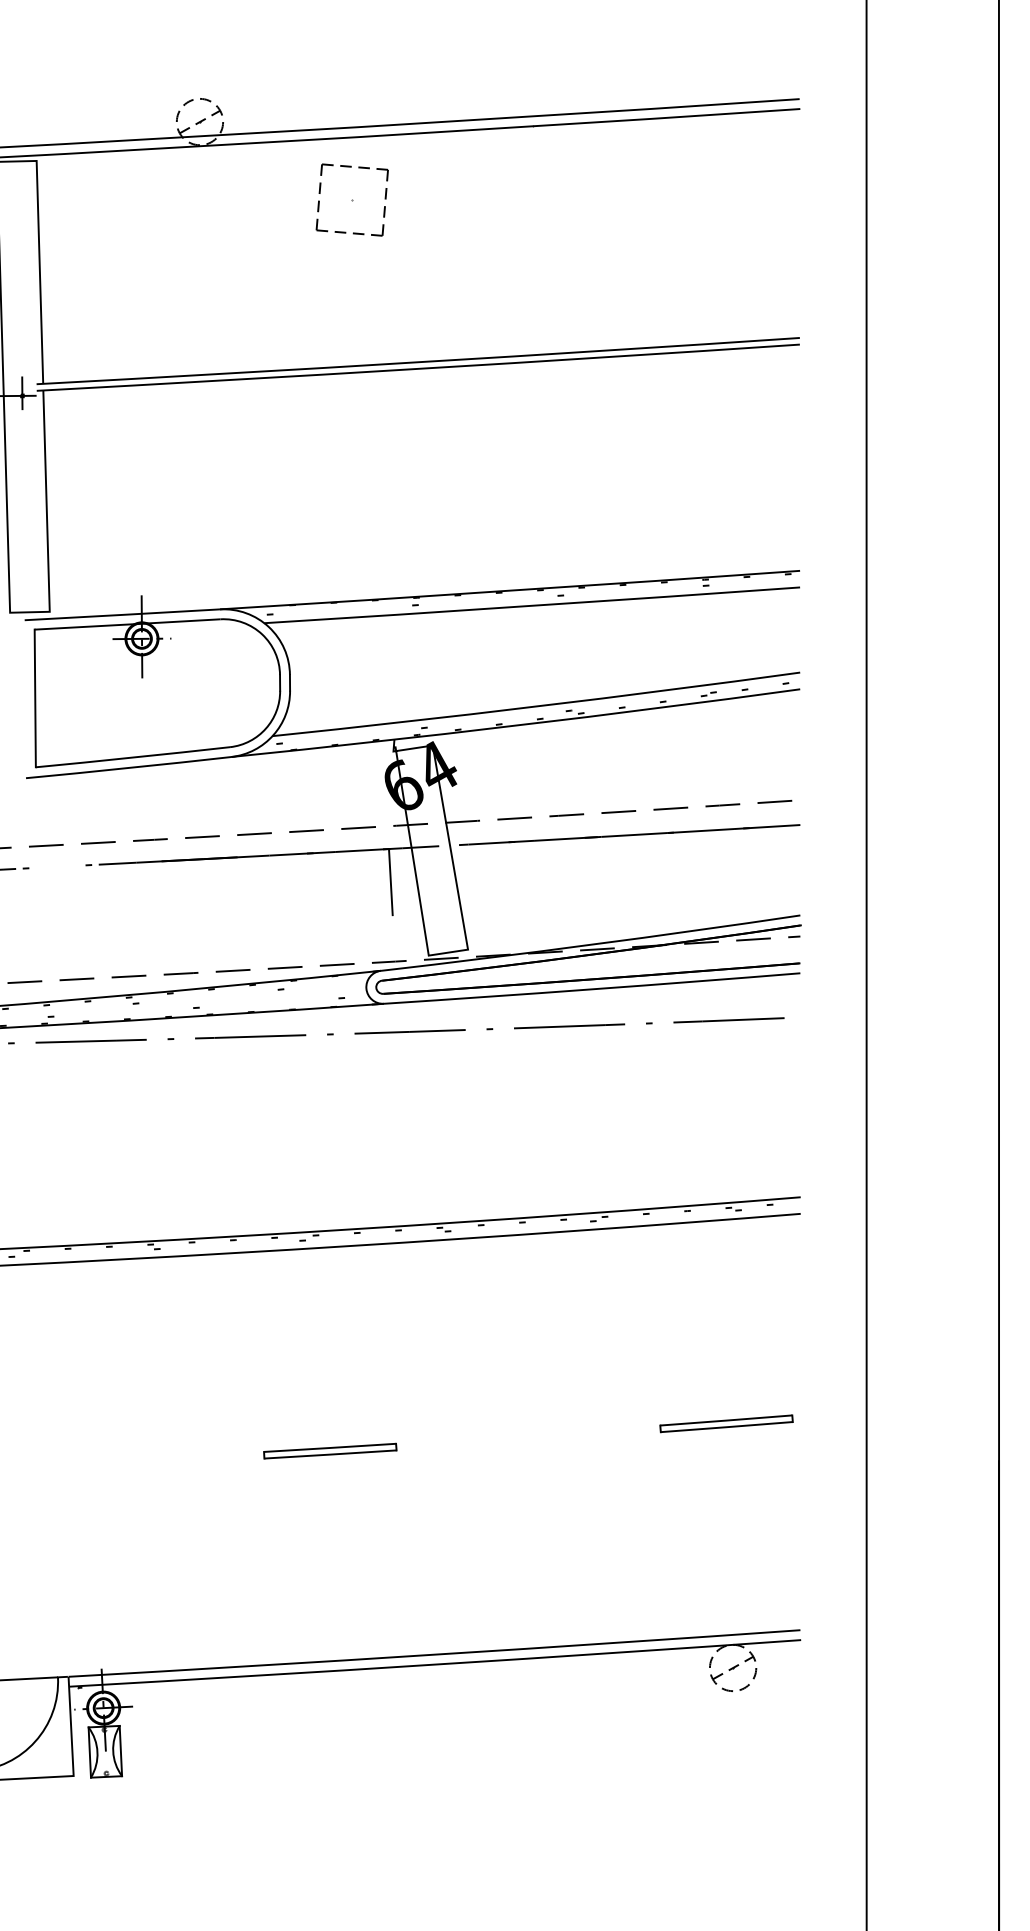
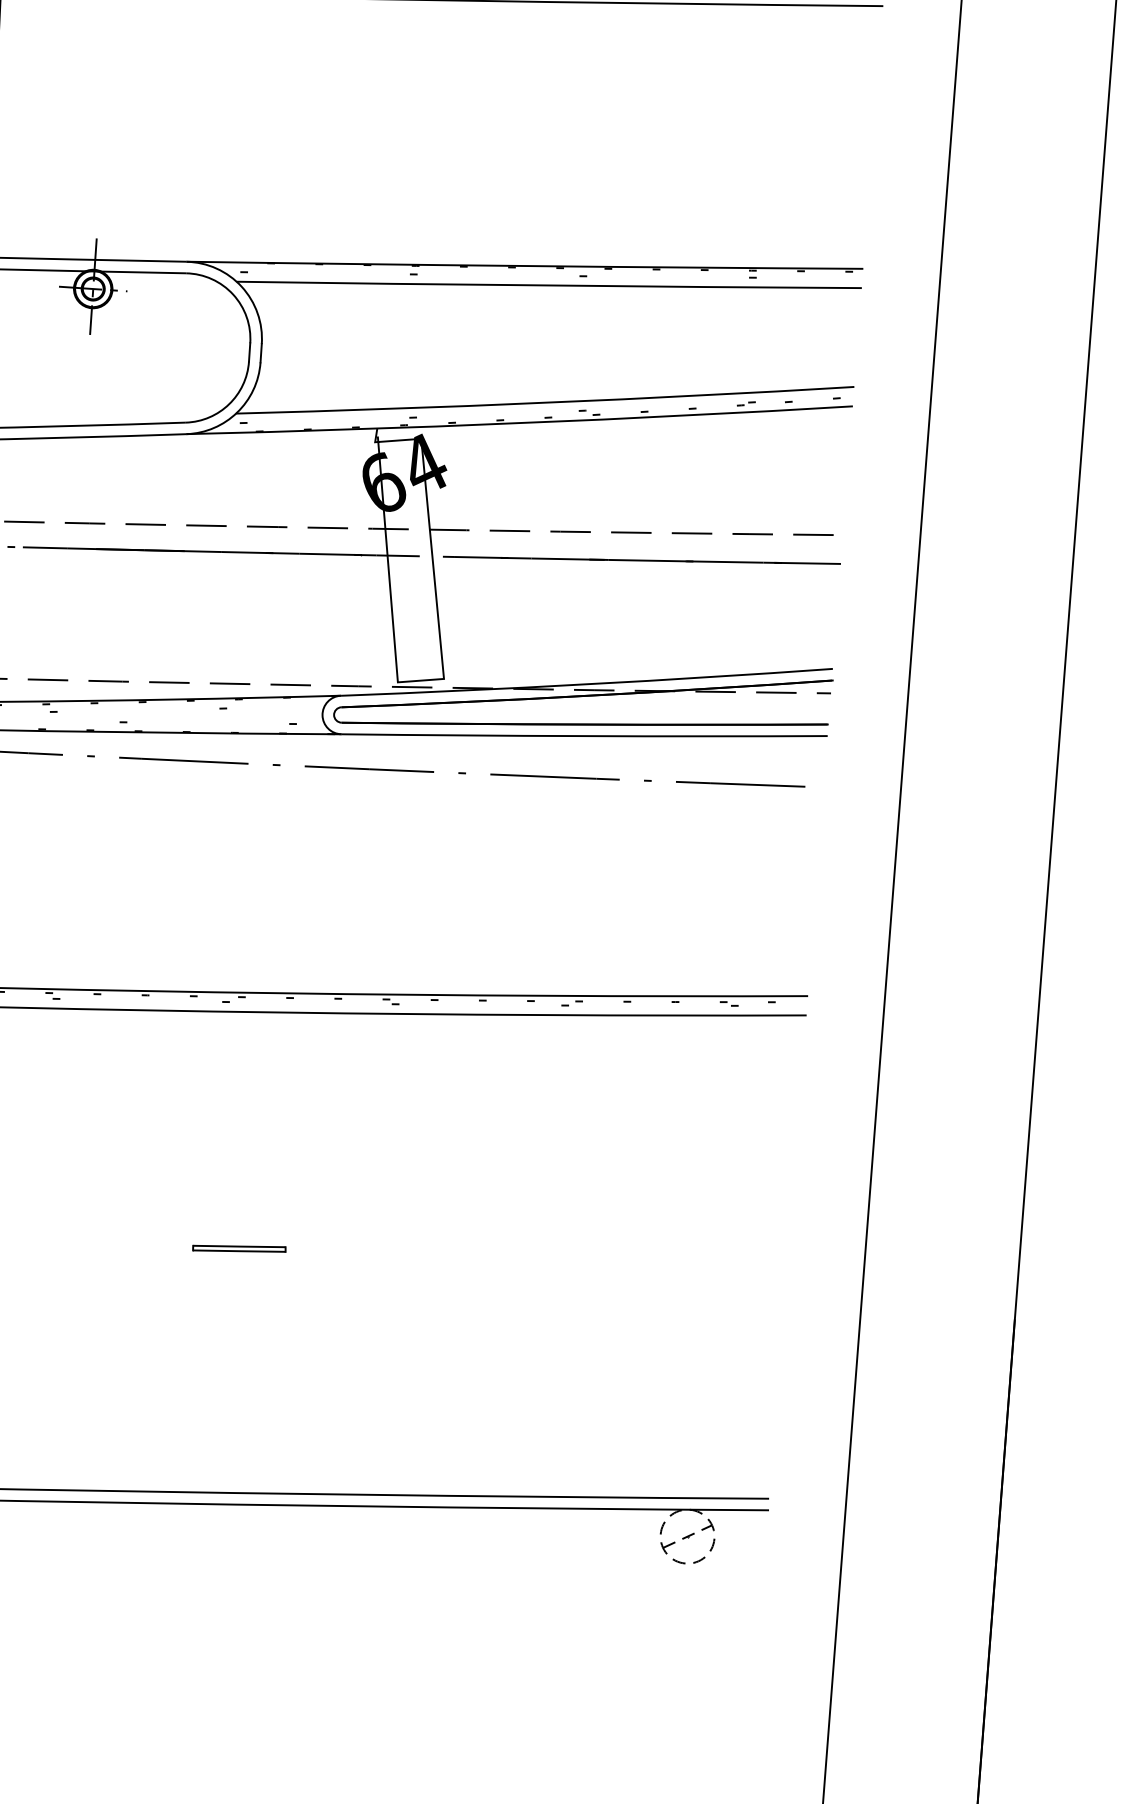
line: (390, 882) -> (359, 594), removed
part: (726, 1423) -> (701, 1252), removed
part: (330, 1450) -> (239, 1248), size x0.6

